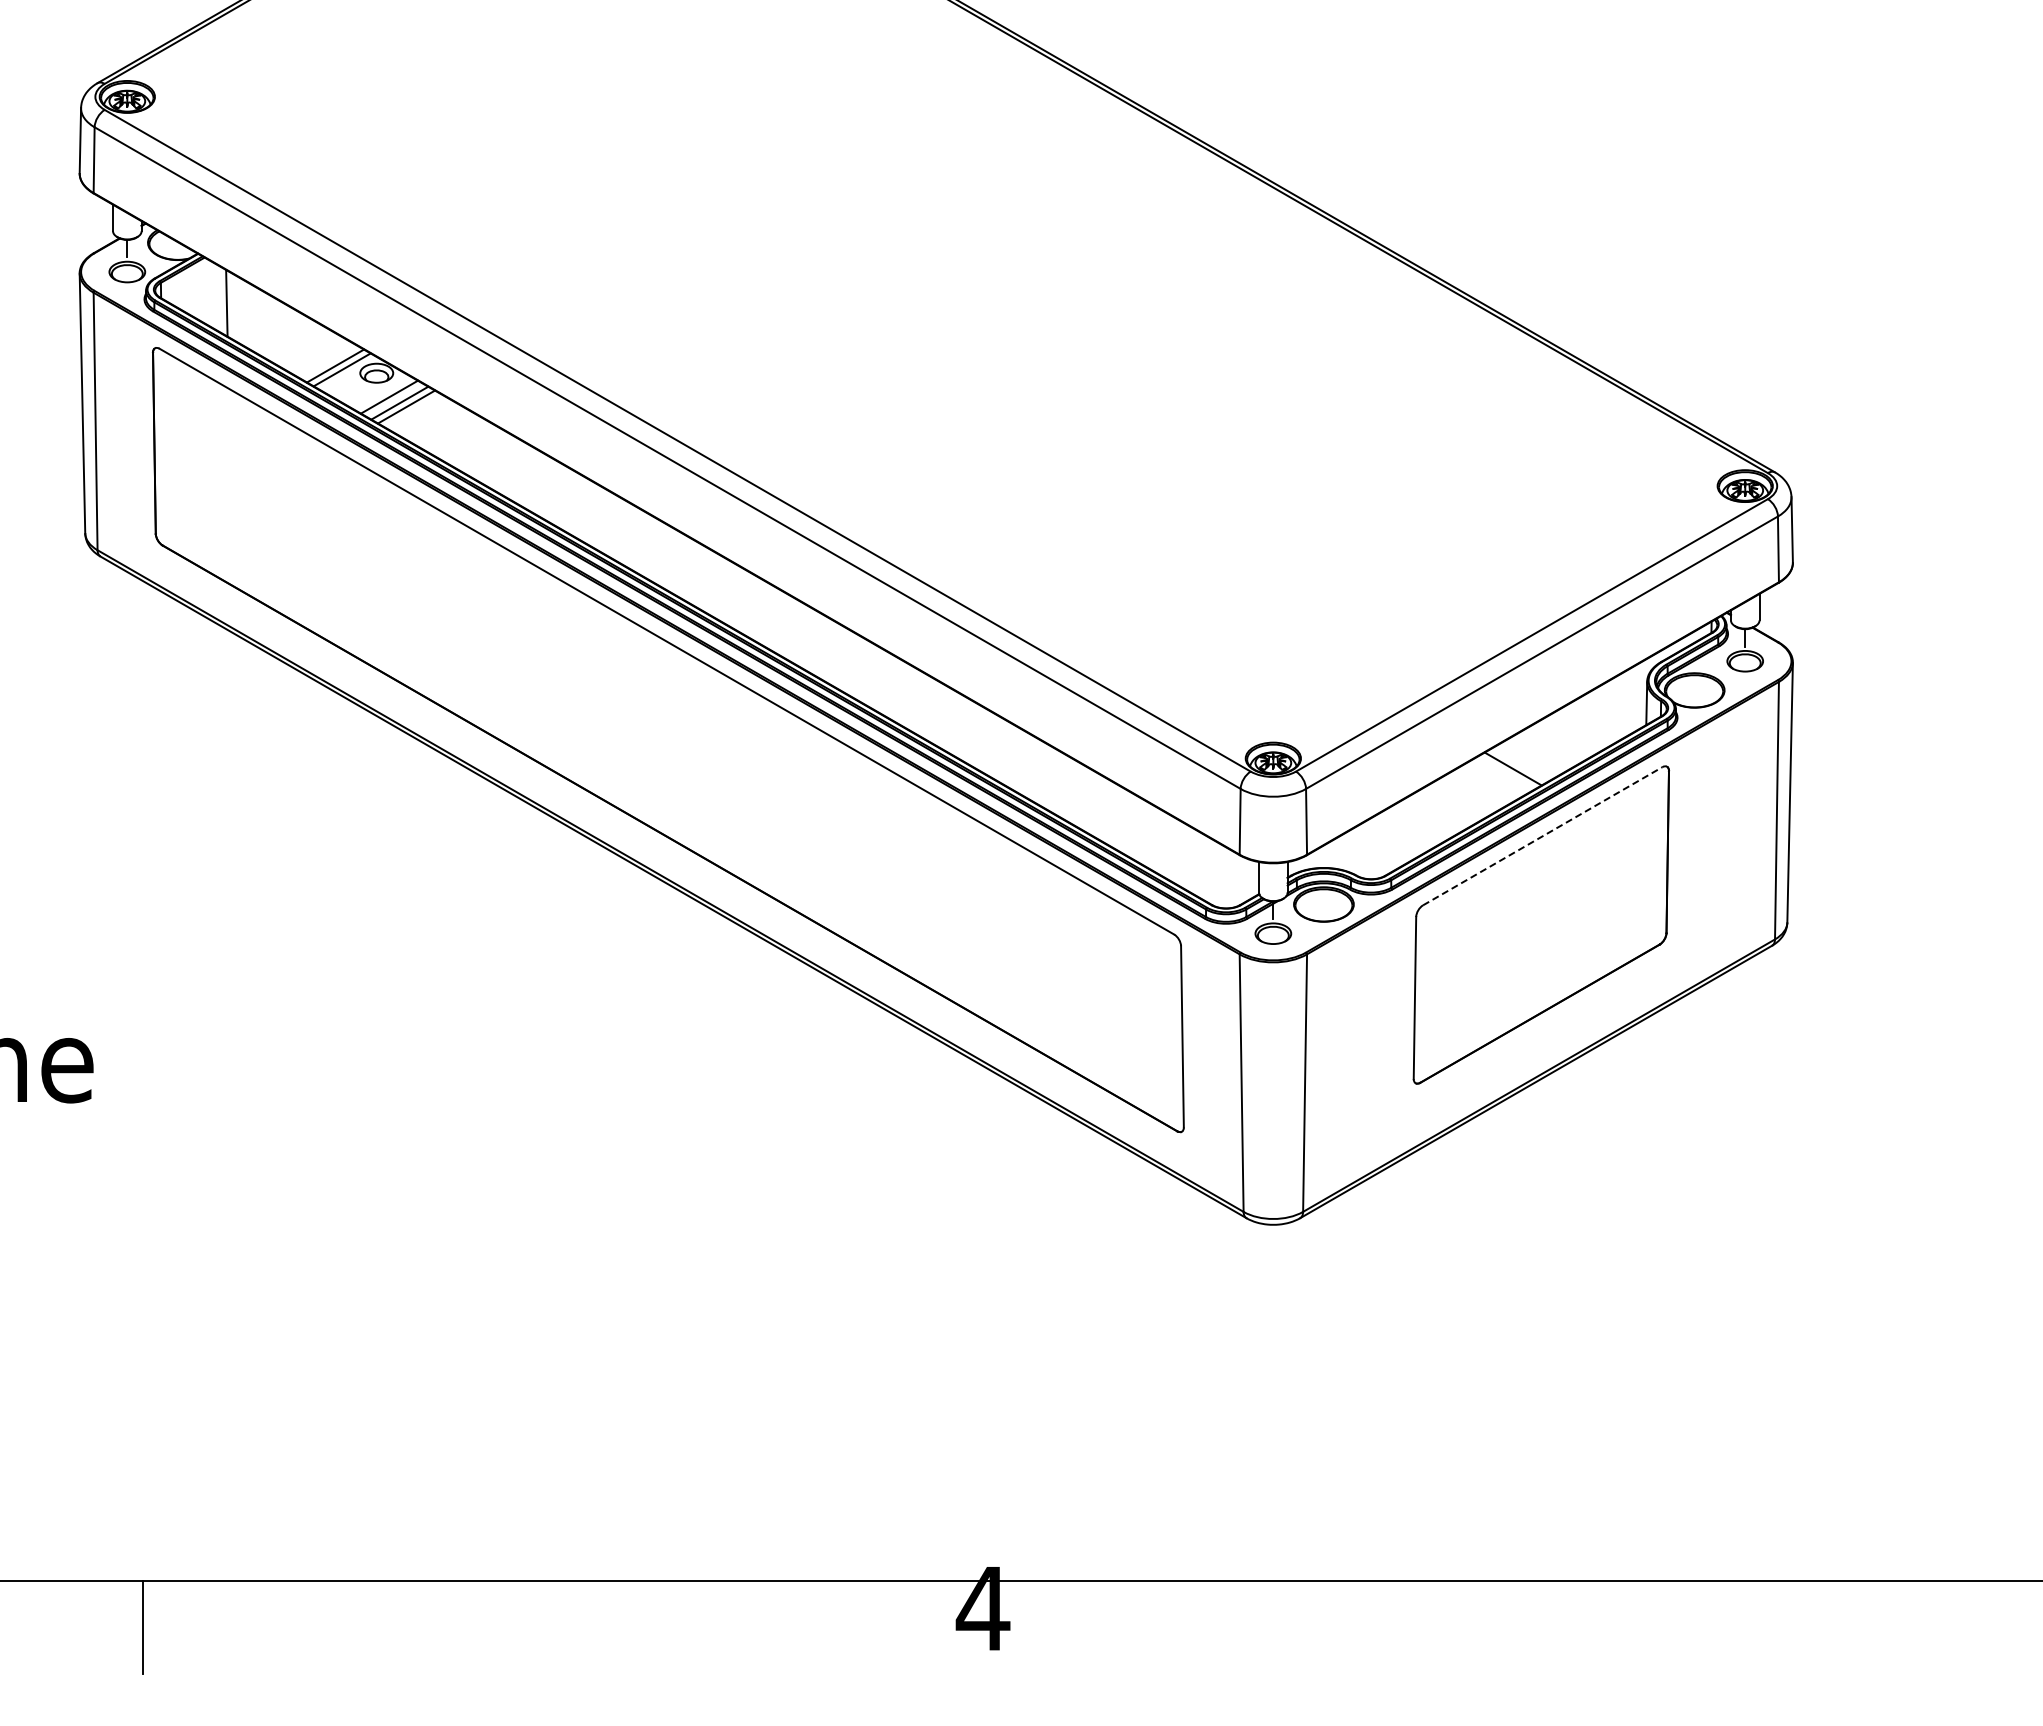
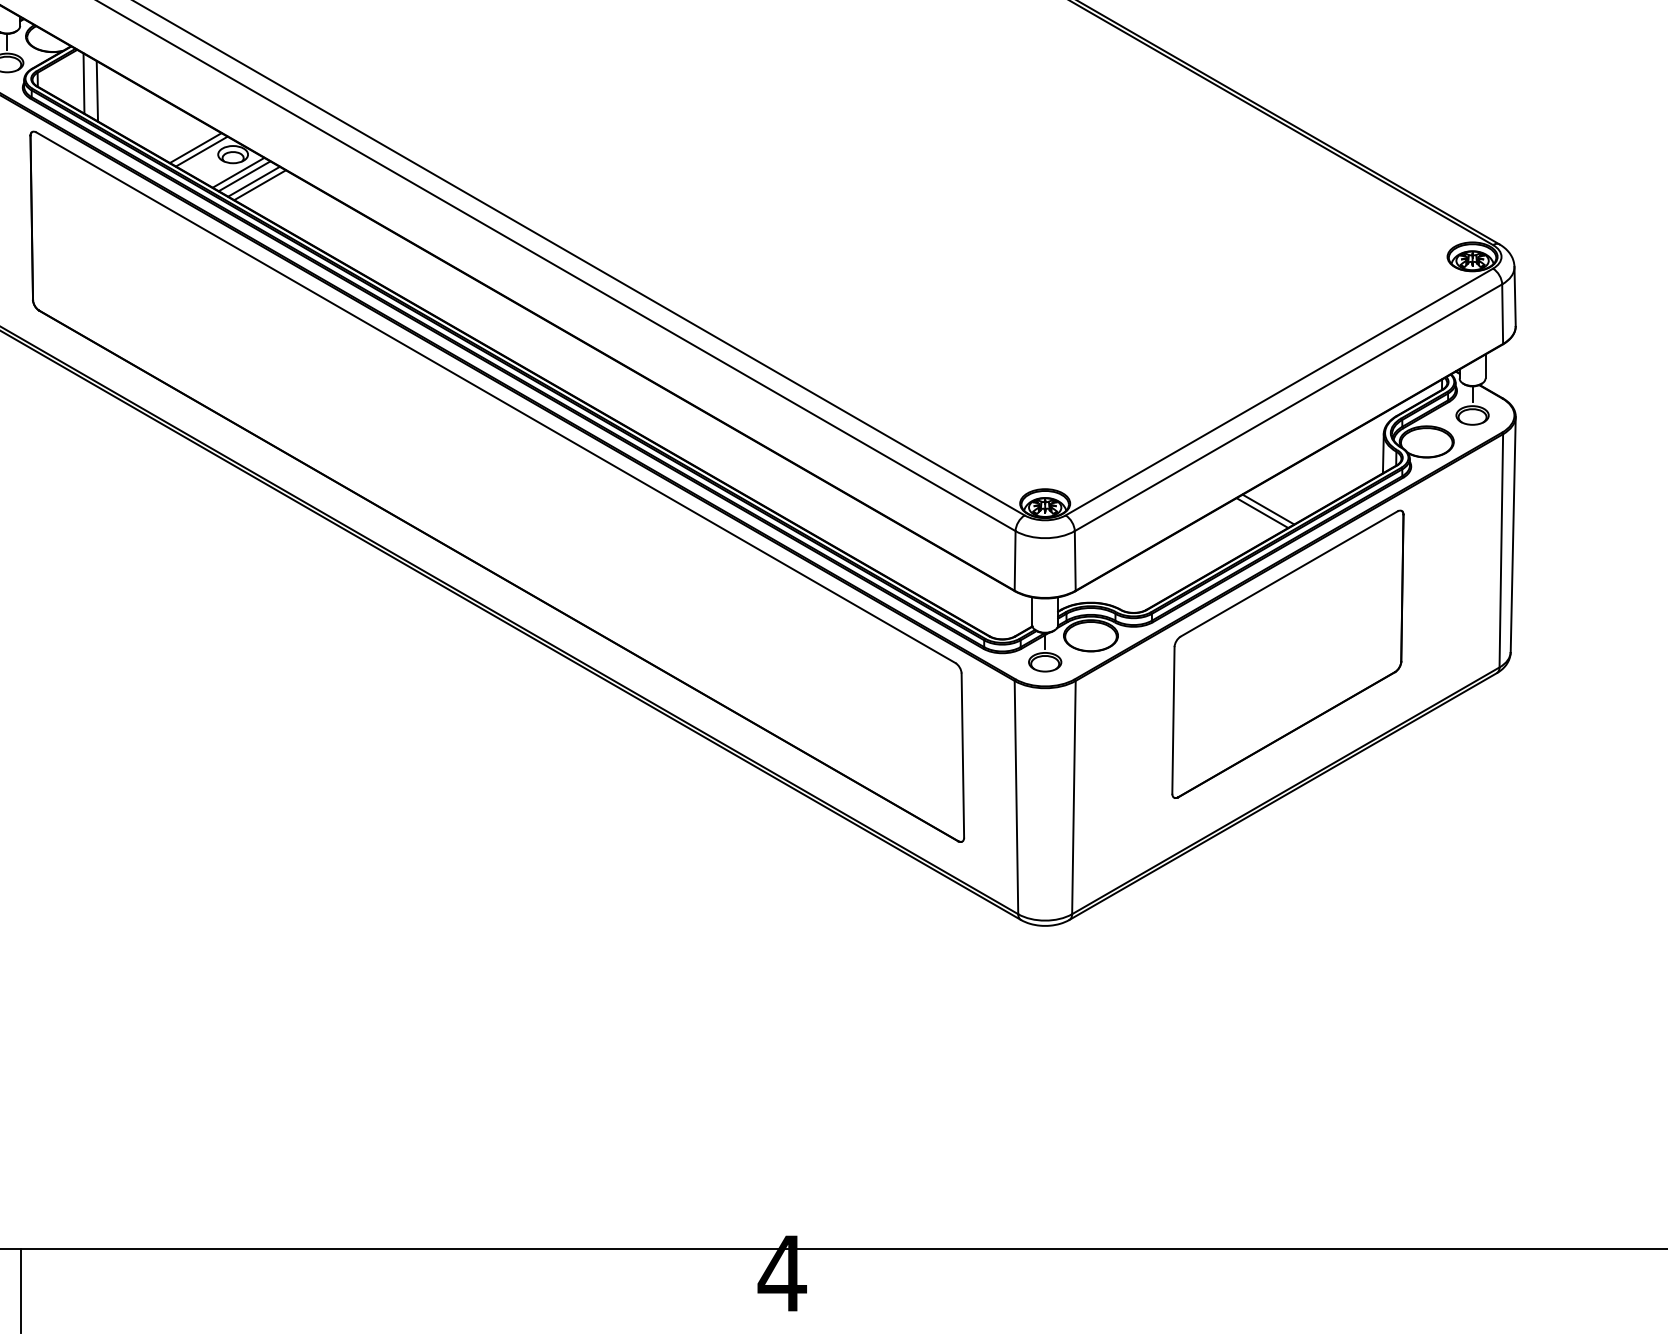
line: (211, 294) -> (83, 83), added
line: (382, 392) -> (238, 172), added
line: (1519, 764) -> (1268, 508), added
line: (1543, 836) -> (1289, 574), dashed -> solid

